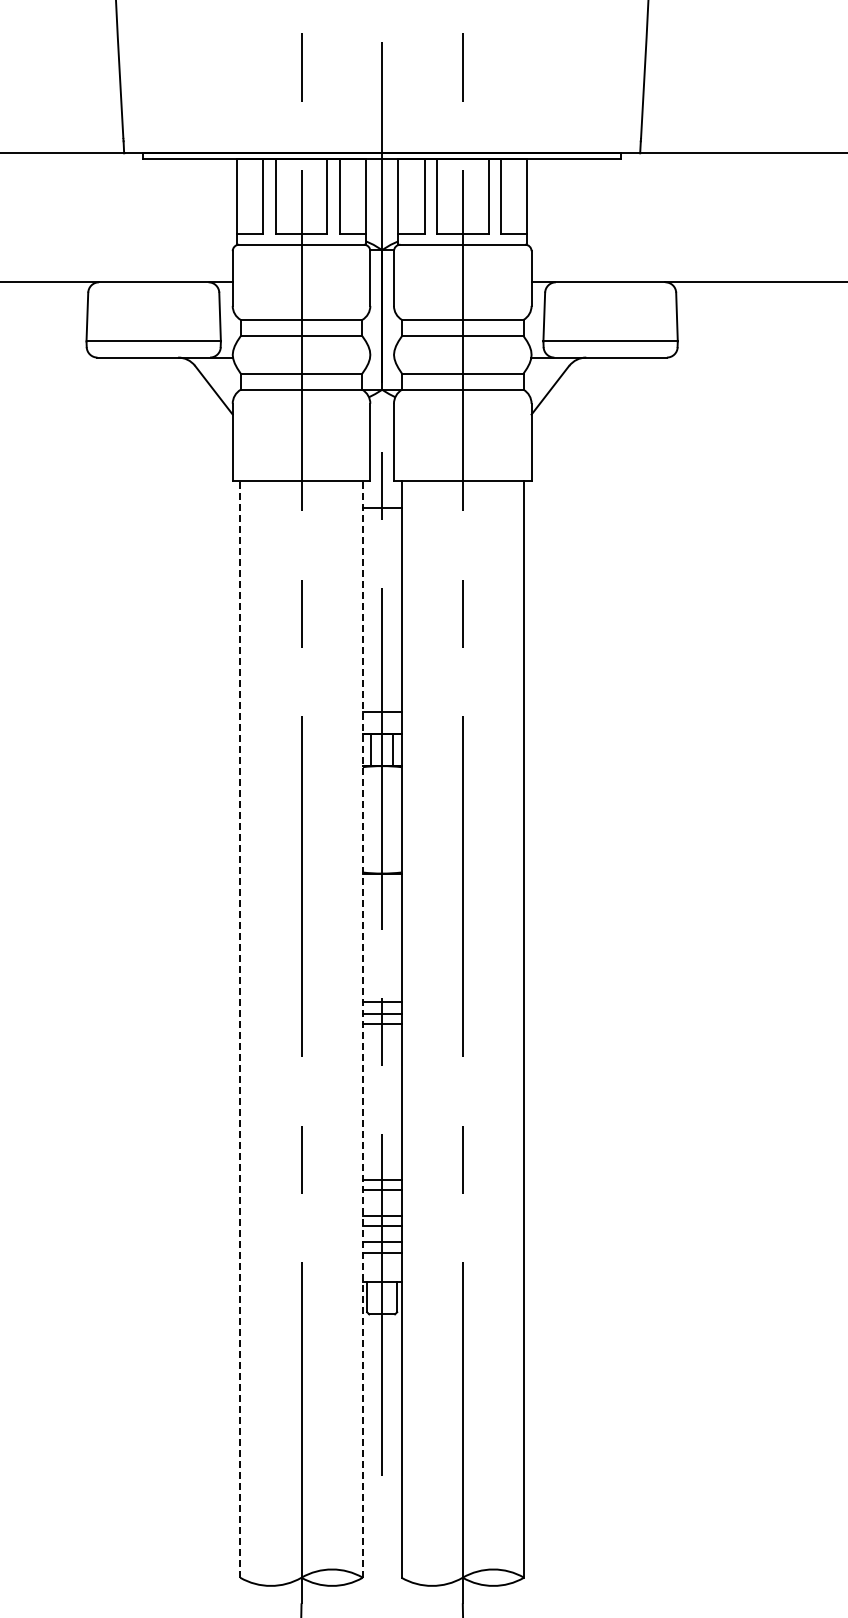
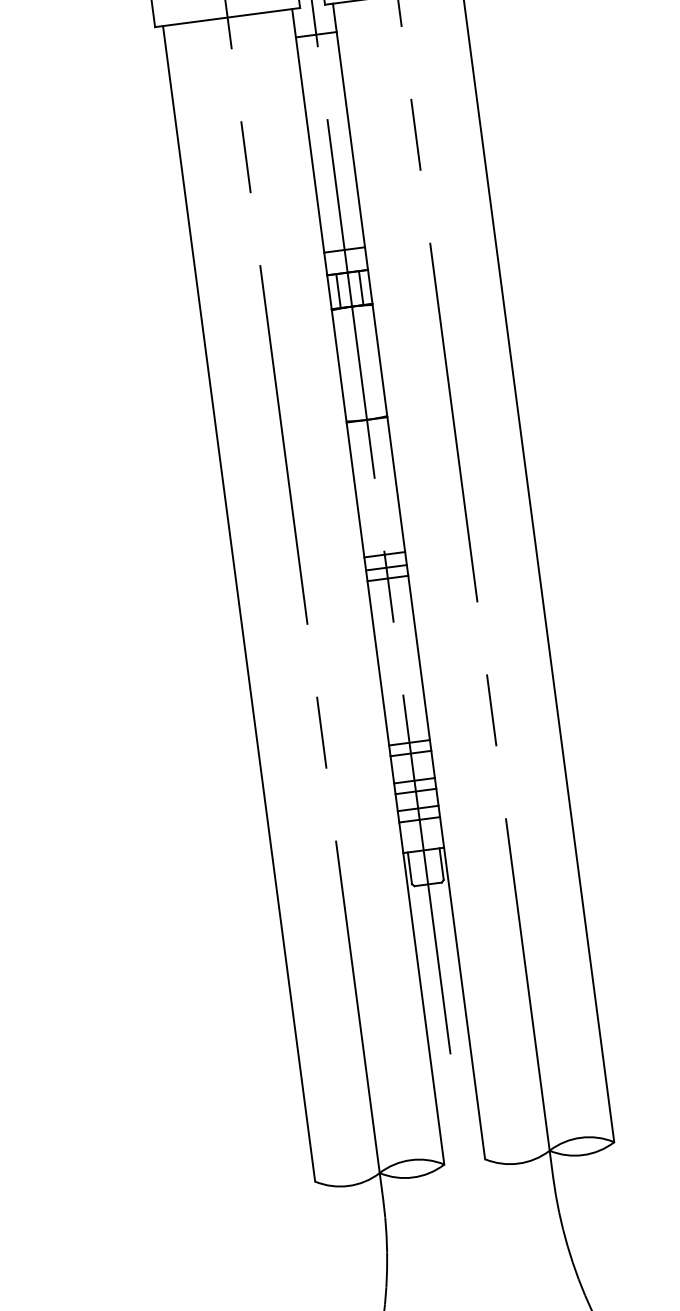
line: (240, 1028) -> (239, 602), dashed -> solid
line: (362, 1028) -> (367, 585), dashed -> solid

